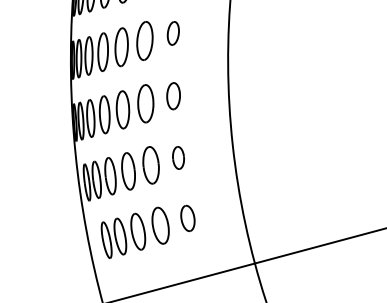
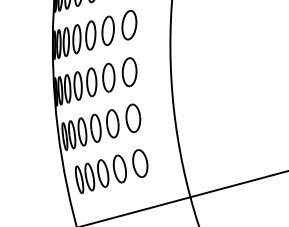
part: (173, 33) -> (129, 25), size x1.67
part: (173, 95) -> (129, 71), size x1.43
part: (178, 157) -> (133, 117), size x1.67
part: (187, 218) -> (140, 163), size x1.43

